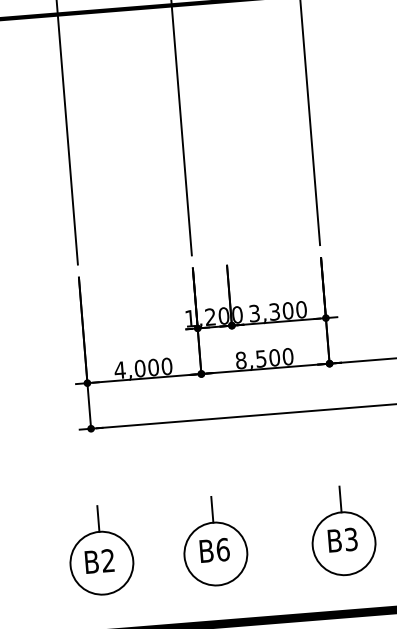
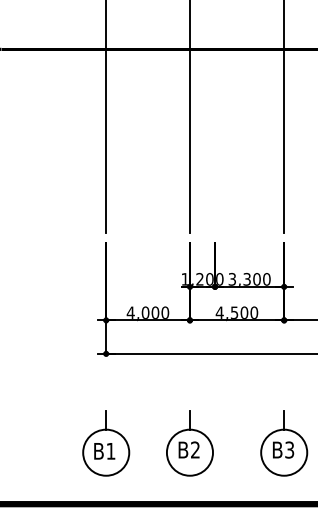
text: (240, 360) -> (219, 312), 8,500 -> 4,500
text: (223, 549) -> (195, 449), B6 -> B2
text: (107, 559) -> (110, 450), B2 -> B1

